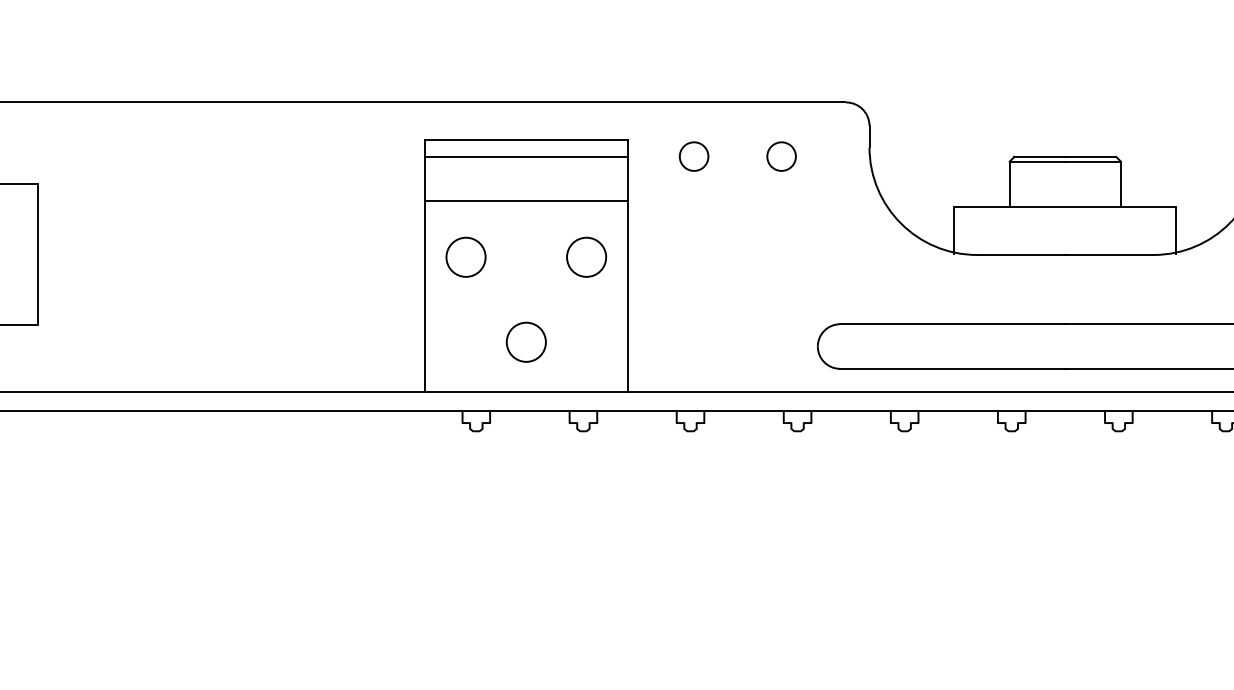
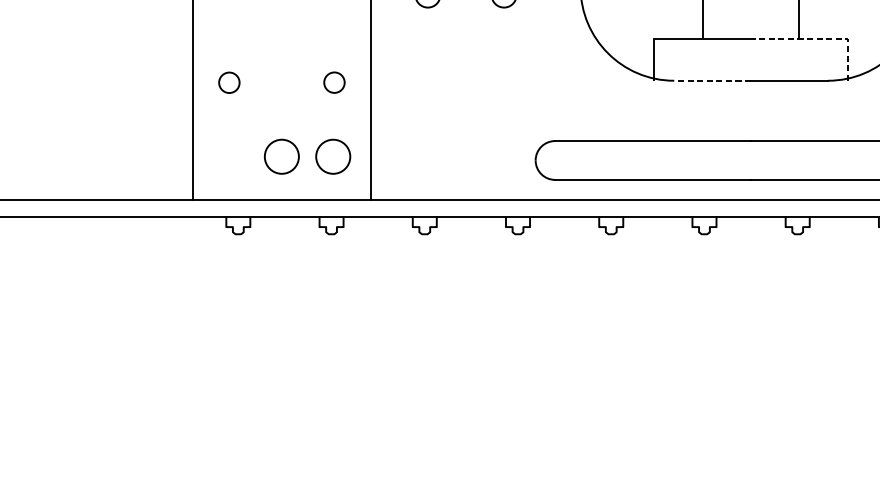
line: (526, 201) -> (282, 34), removed
line: (1145, 206) -> (820, 38), solid -> dashed
line: (1020, 254) -> (712, 80), solid -> dashed
circle: (465, 256) -> (228, 82), size x0.6
circle: (586, 256) -> (334, 82), size x0.6
circle: (584, 341) -> (332, 156), added

